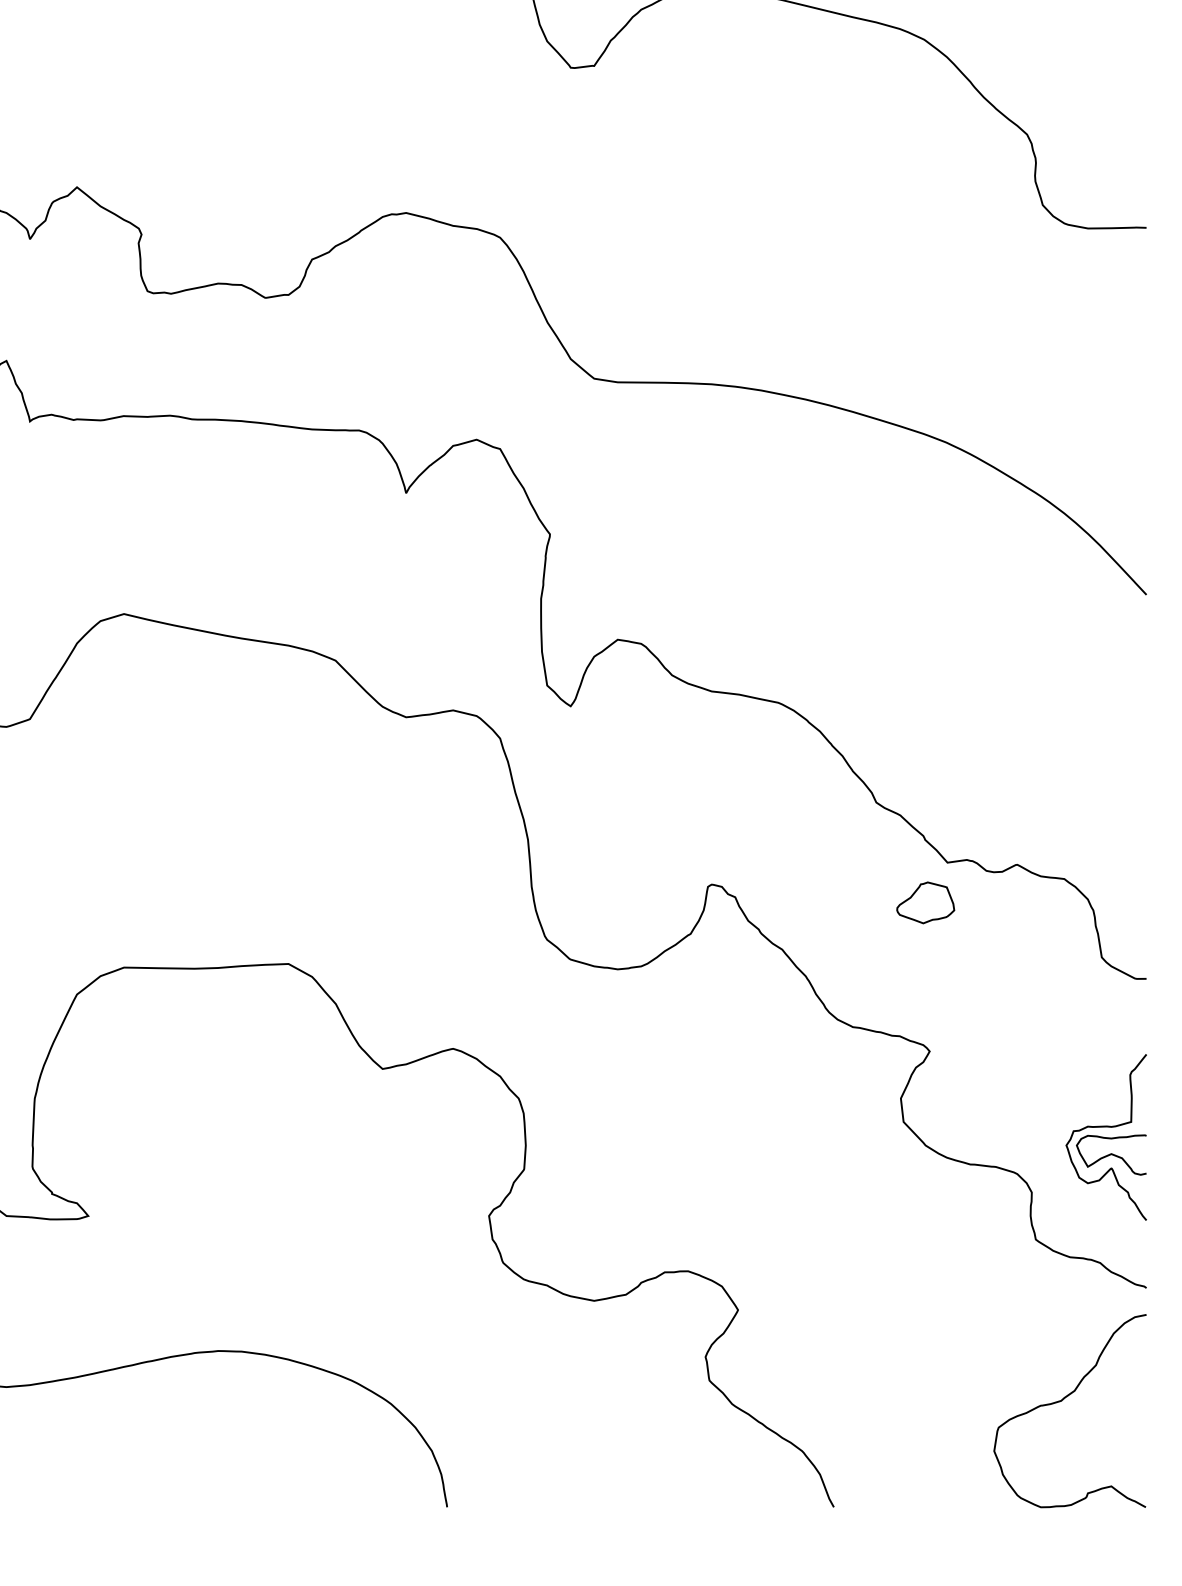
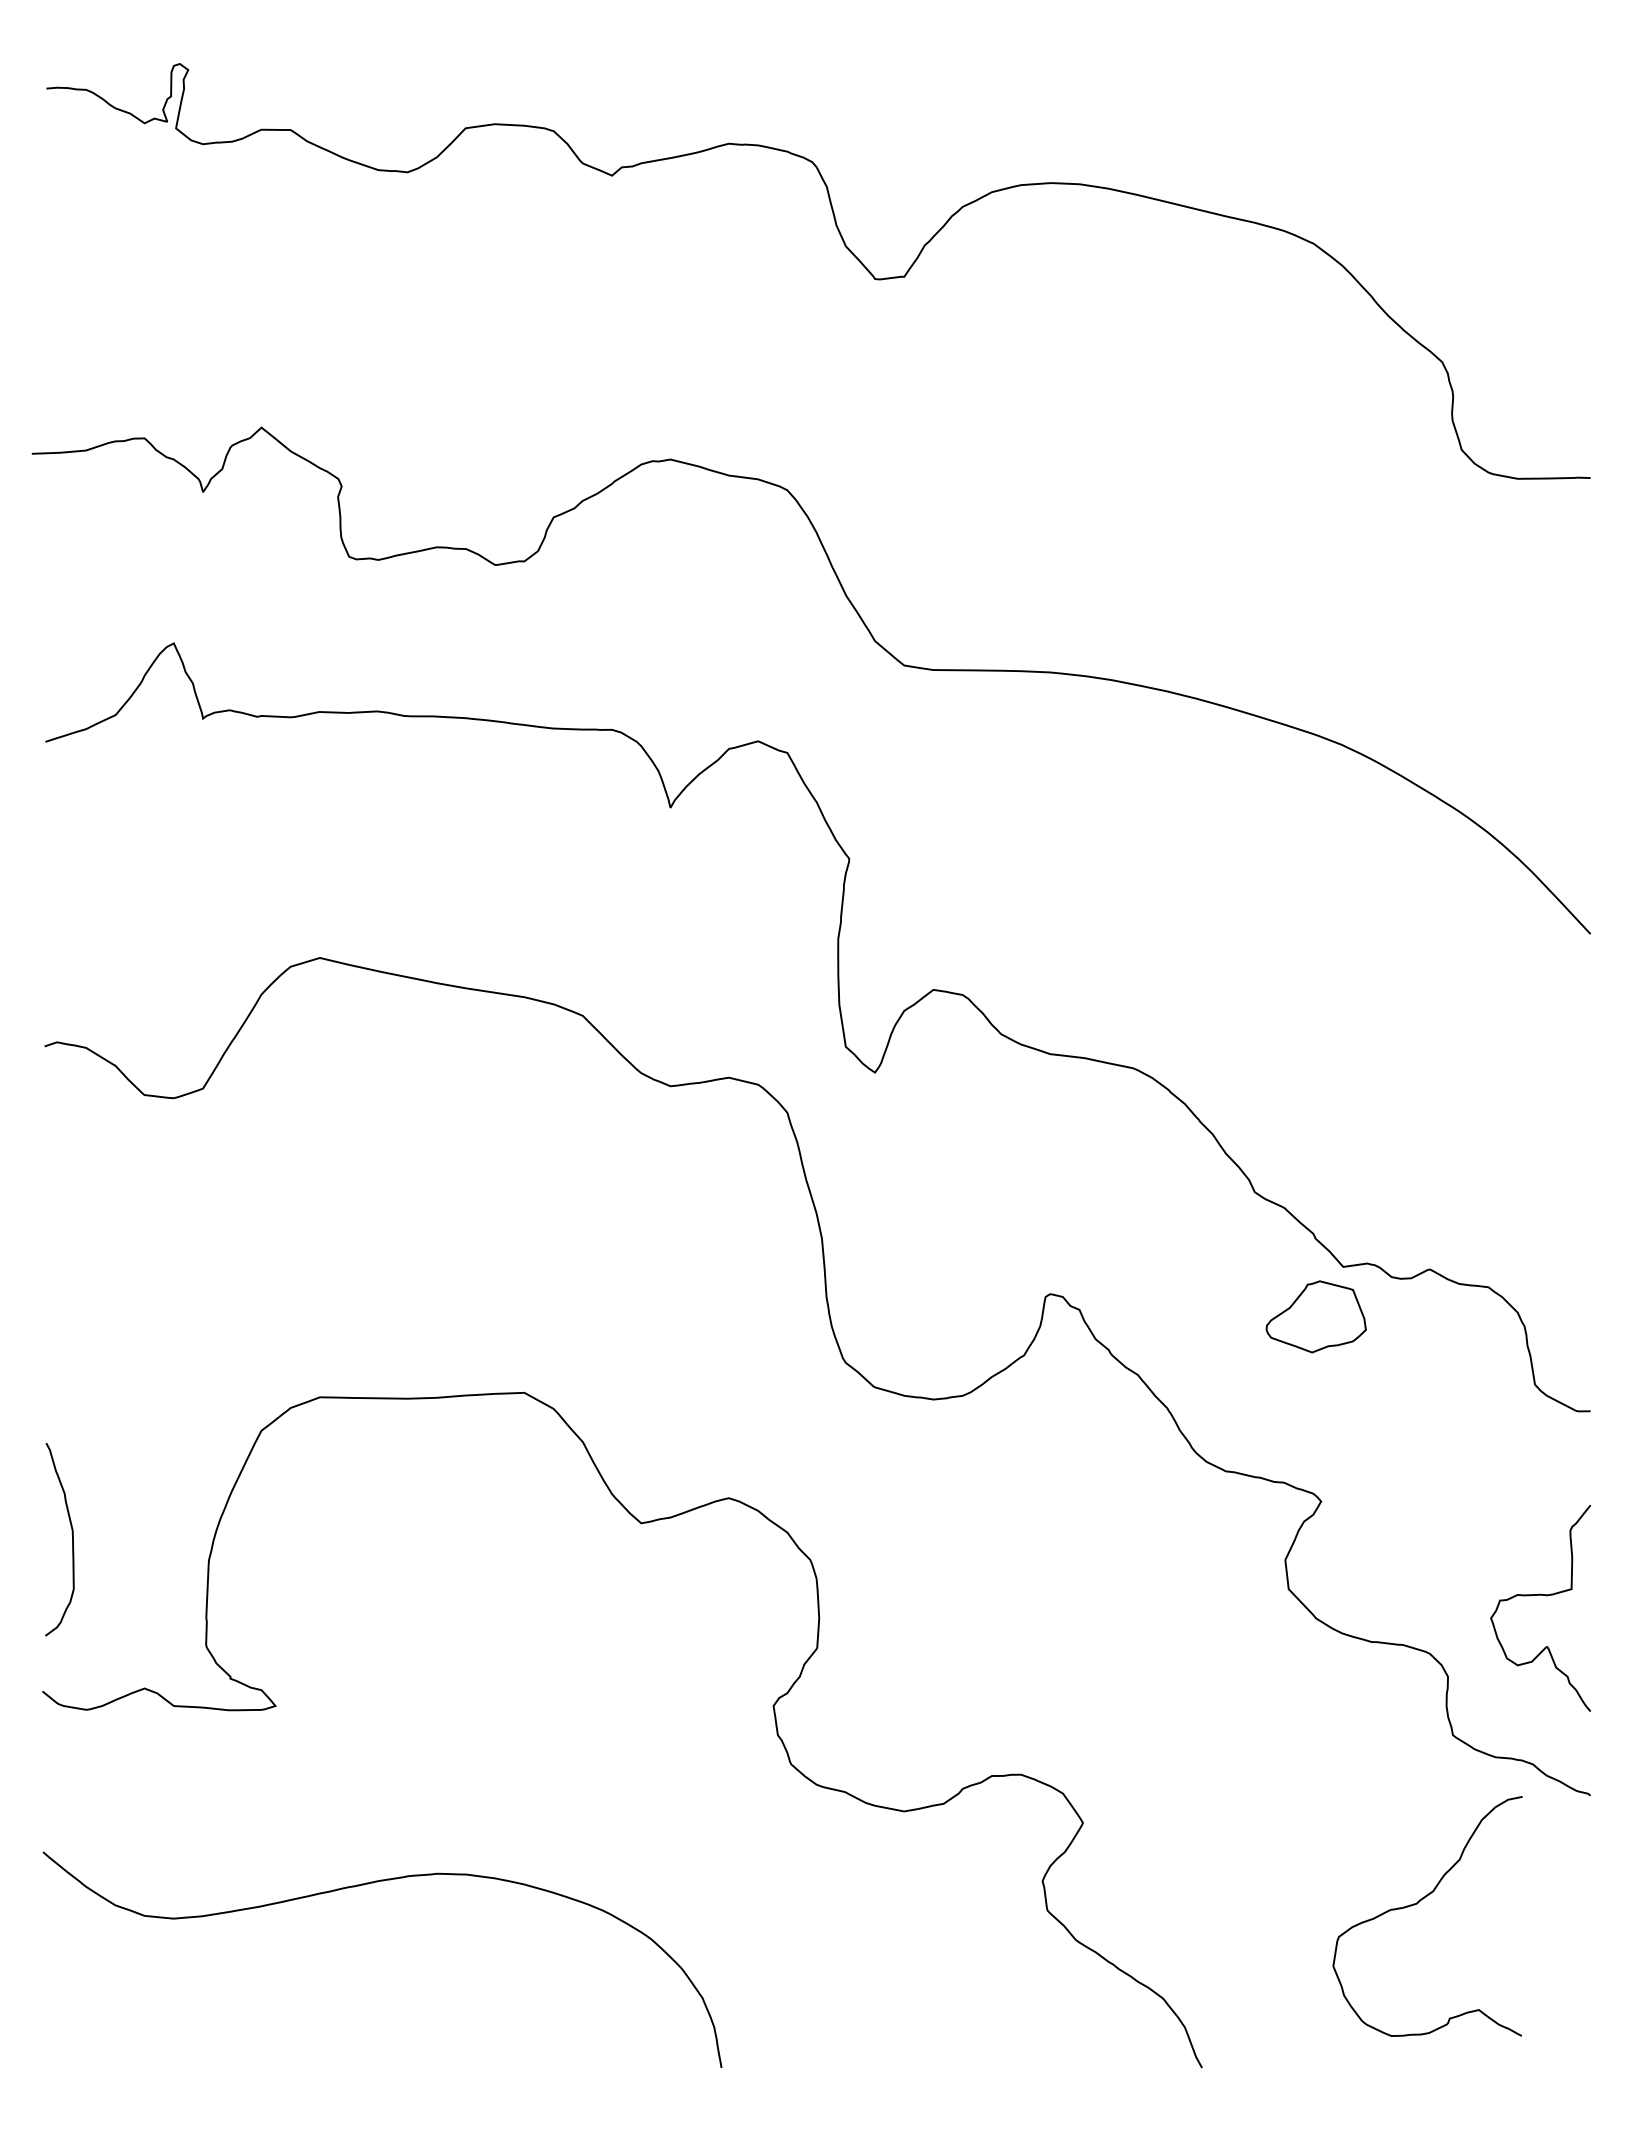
part: (925, 902) -> (1315, 1316), size x1.4
curve: (1111, 1154) -> (1546, 1629), removed
curve: (1061, 1401) -> (1417, 1904), moved

